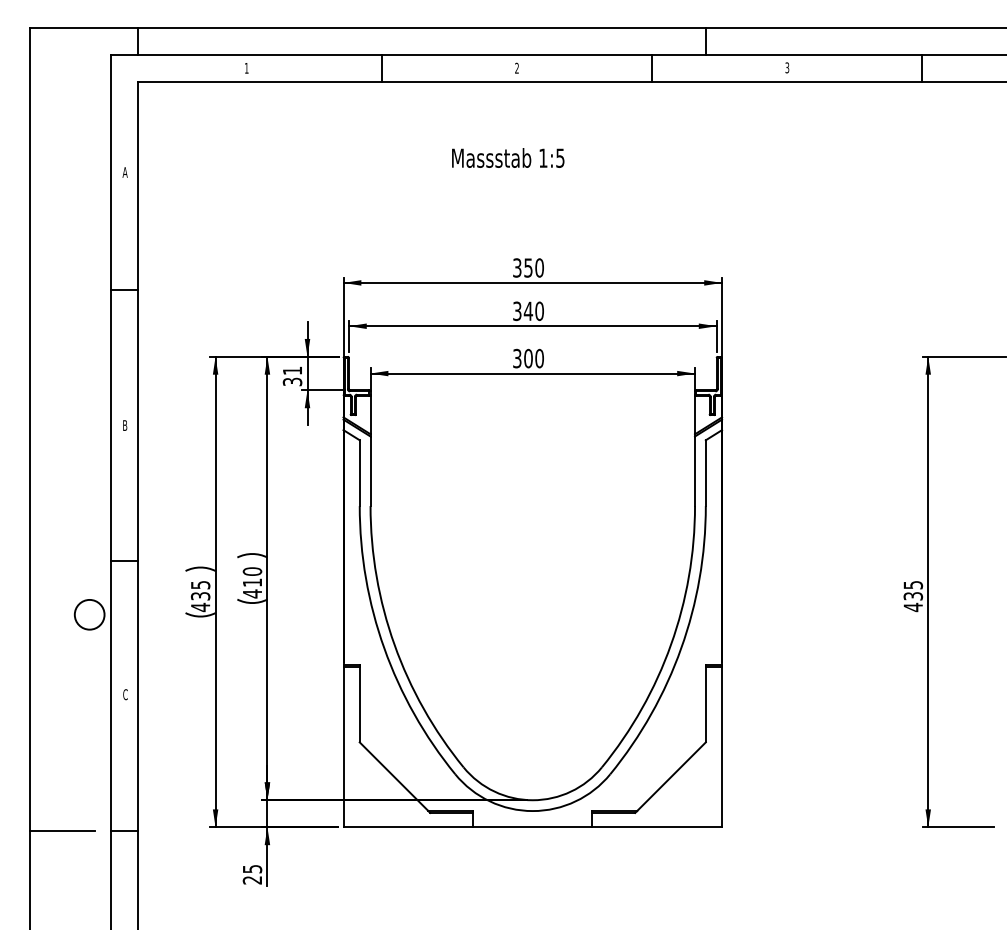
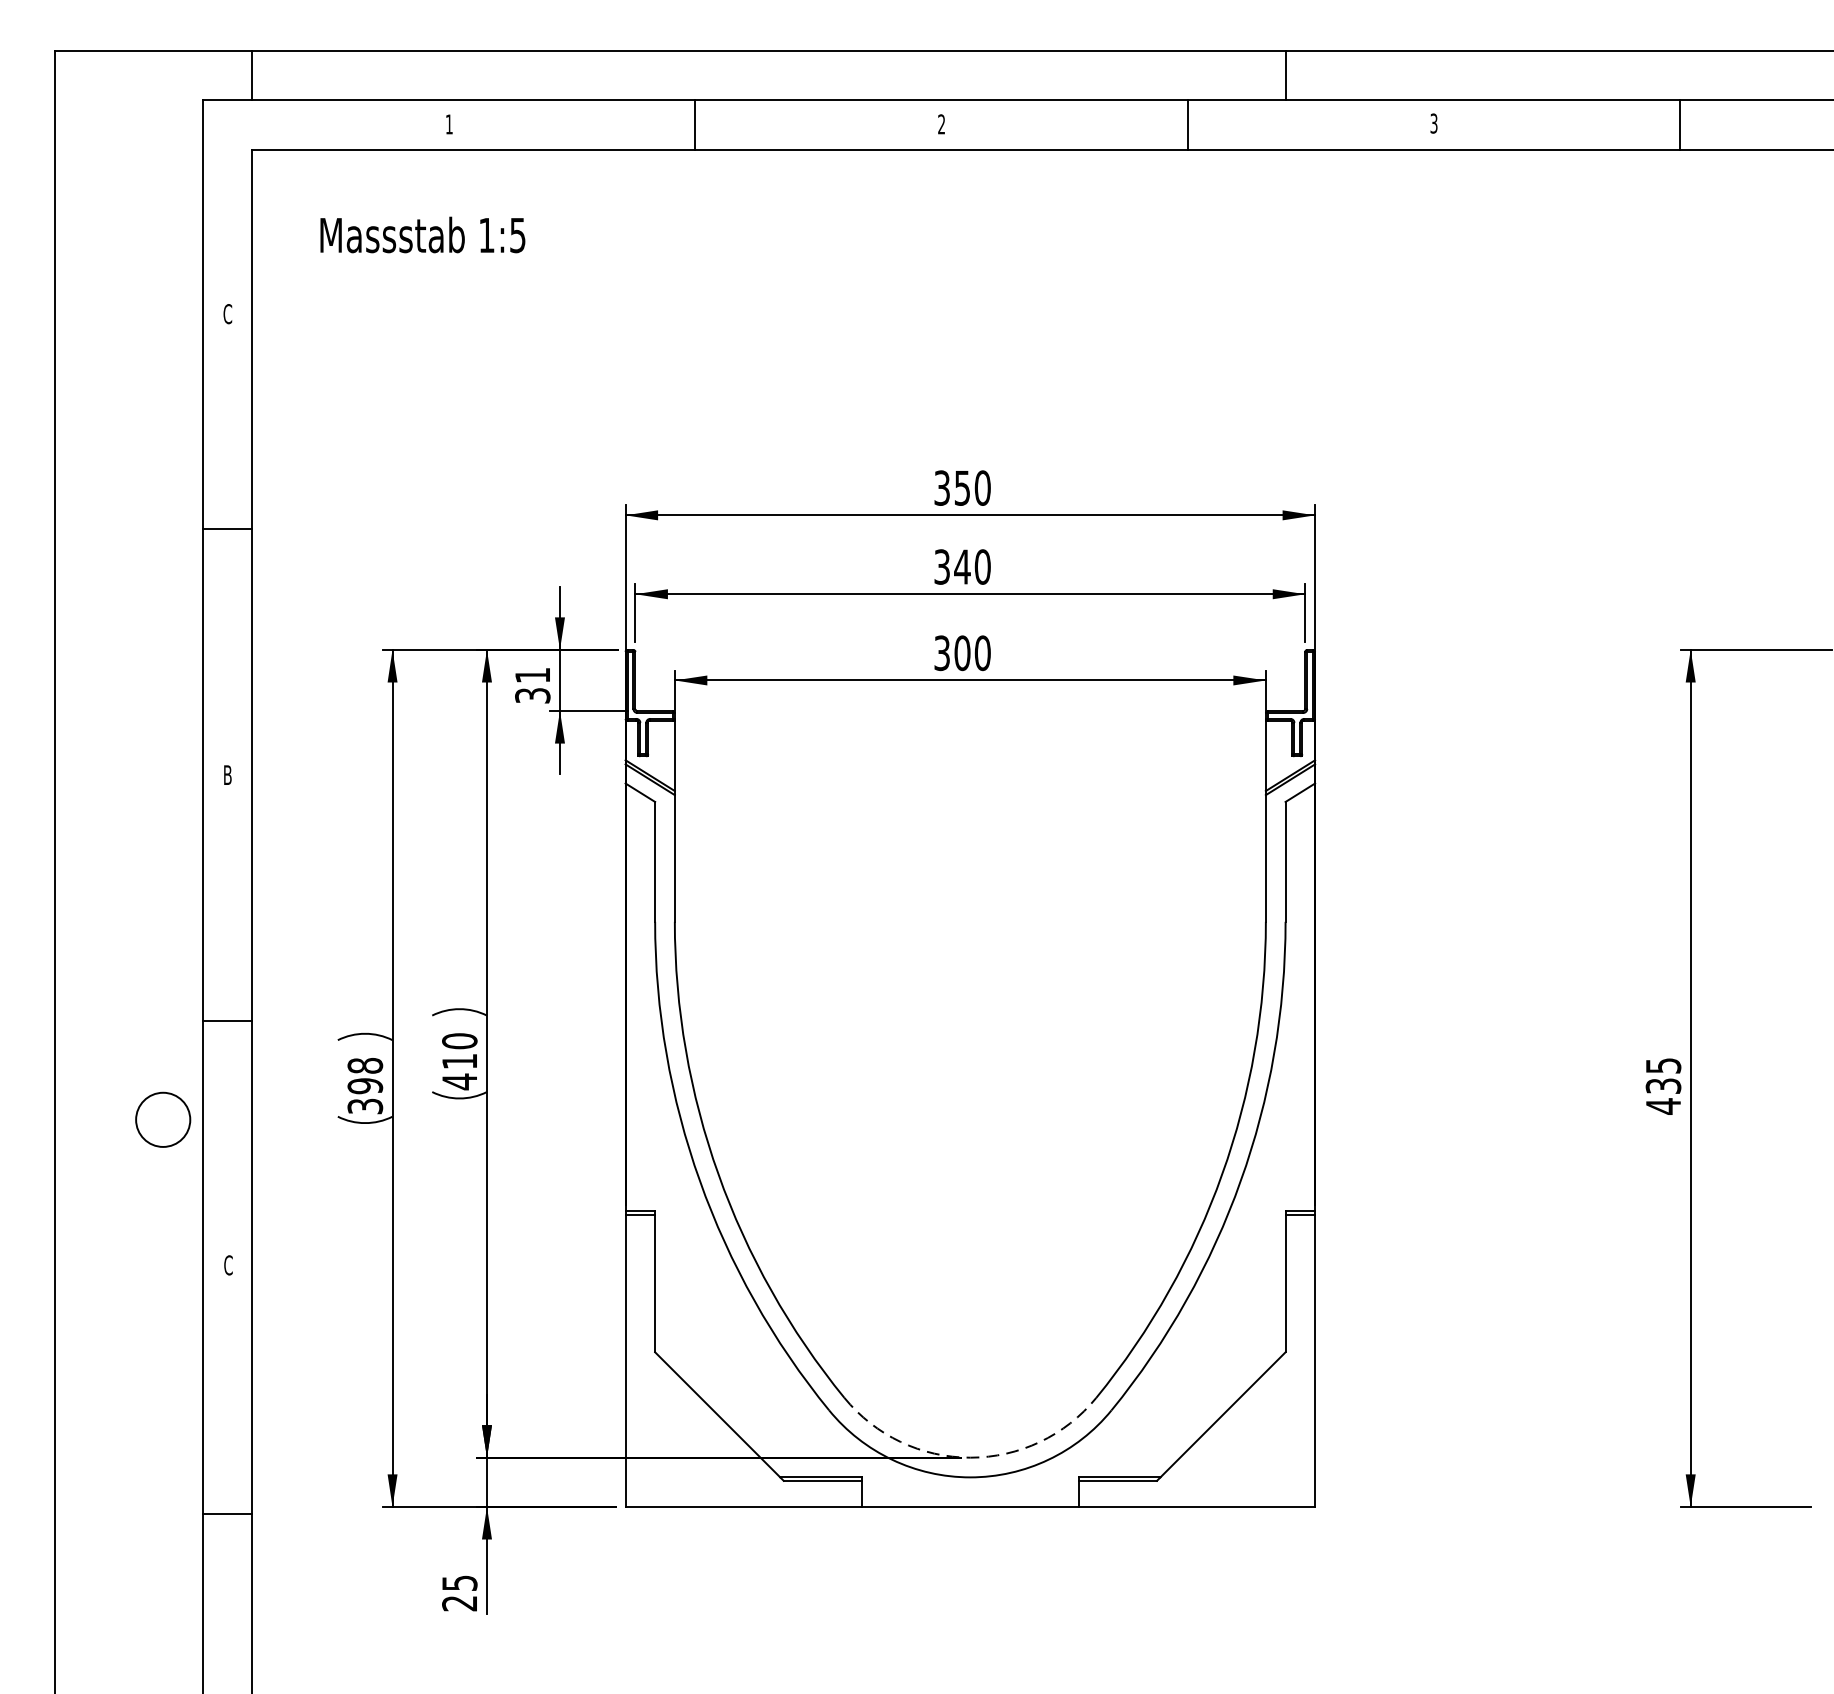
text: (508, 157) -> (423, 234), moved
text: (124, 171) -> (226, 312), A -> C
text: (200, 596) -> (365, 1086), 435 -> 398
arc: (532, 800) -> (969, 1458), solid -> dashed
line: (62, 831) -> (113, 1514), removed

